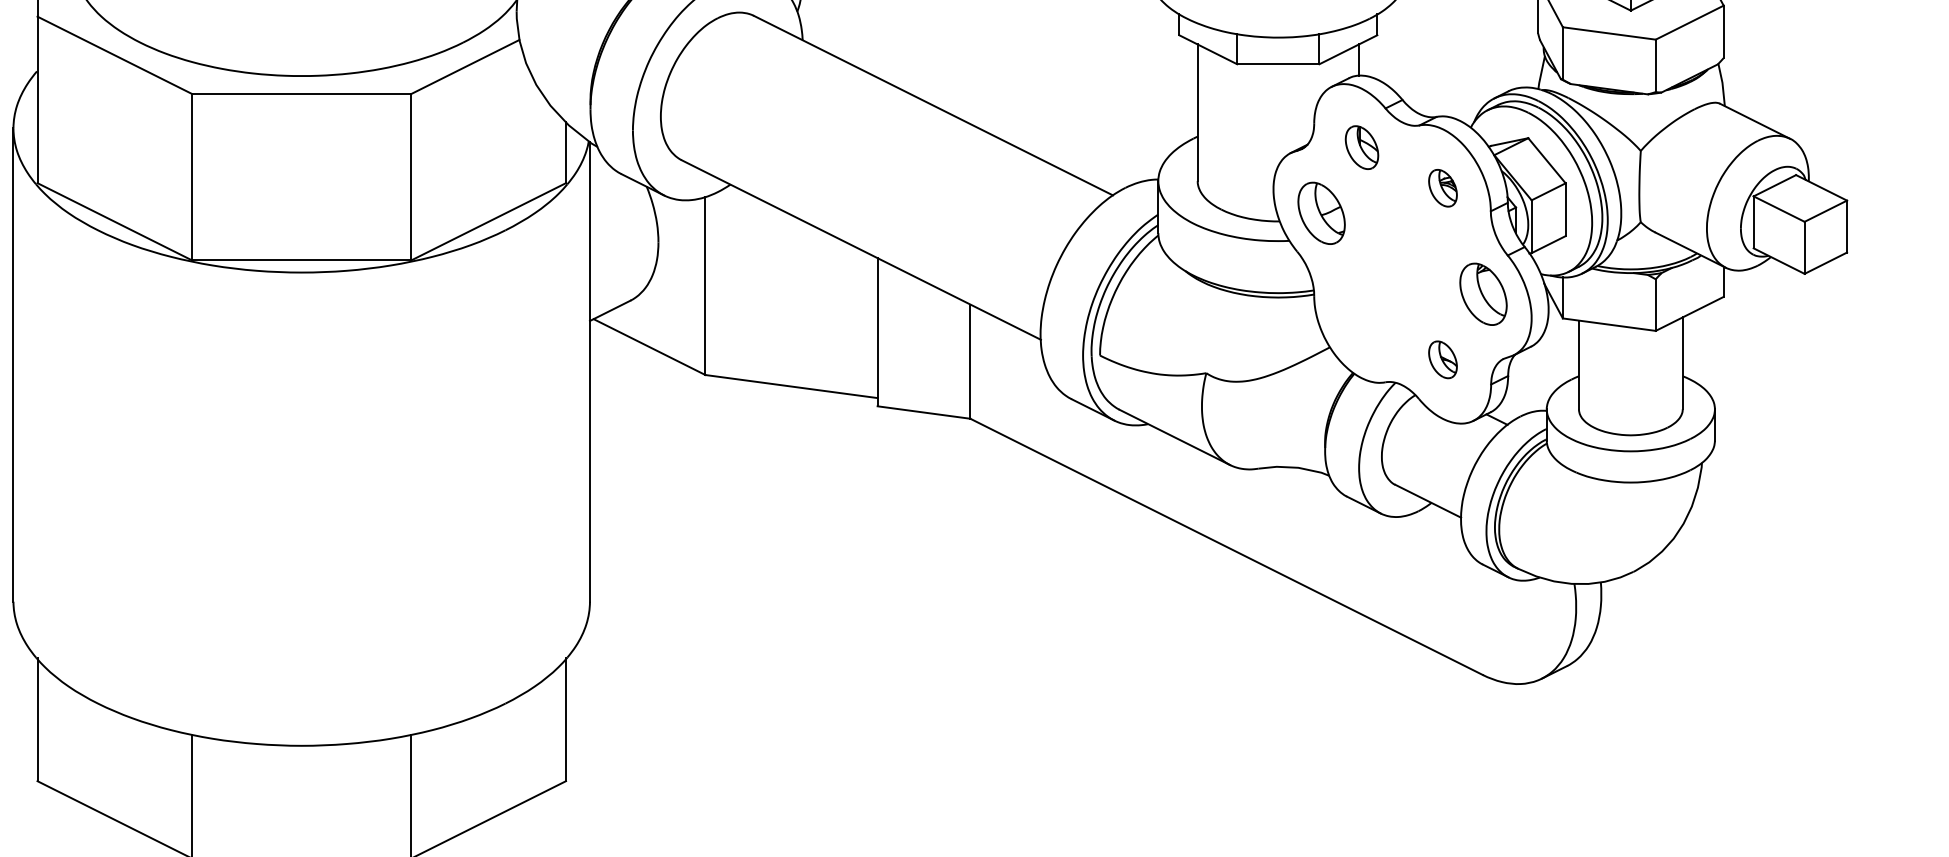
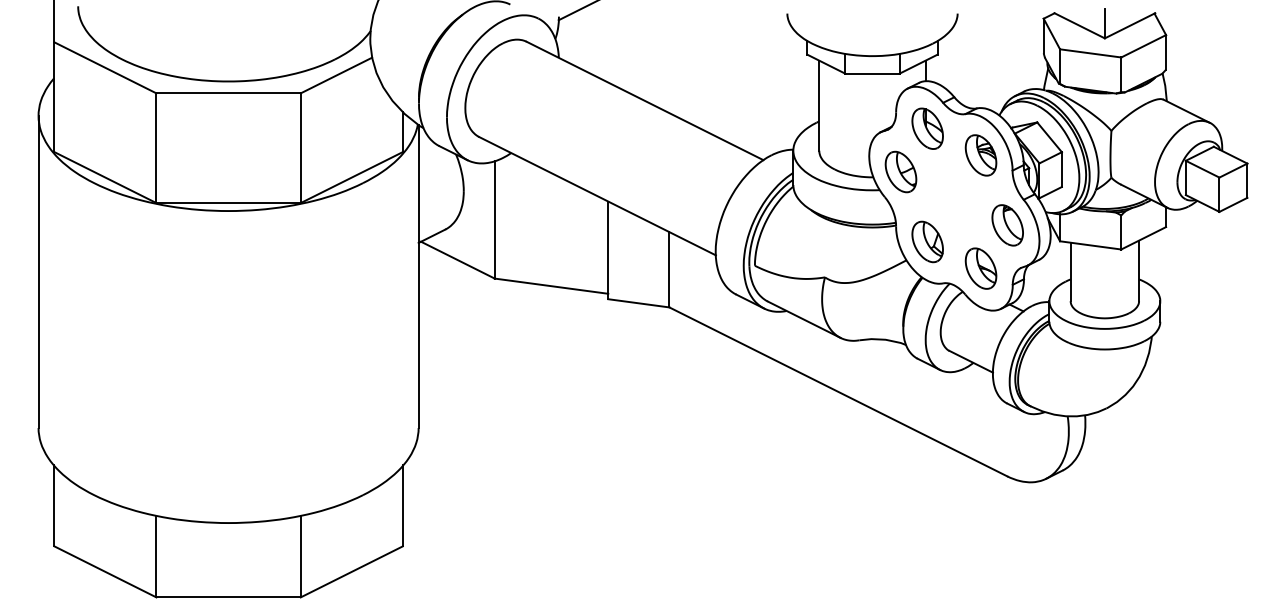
part: (1361, 147) -> (927, 128), size x1.43
part: (1442, 188) -> (980, 155), size x1.67
part: (1361, 318) -> (927, 241), added
part: (1442, 359) -> (980, 268), size x1.67

